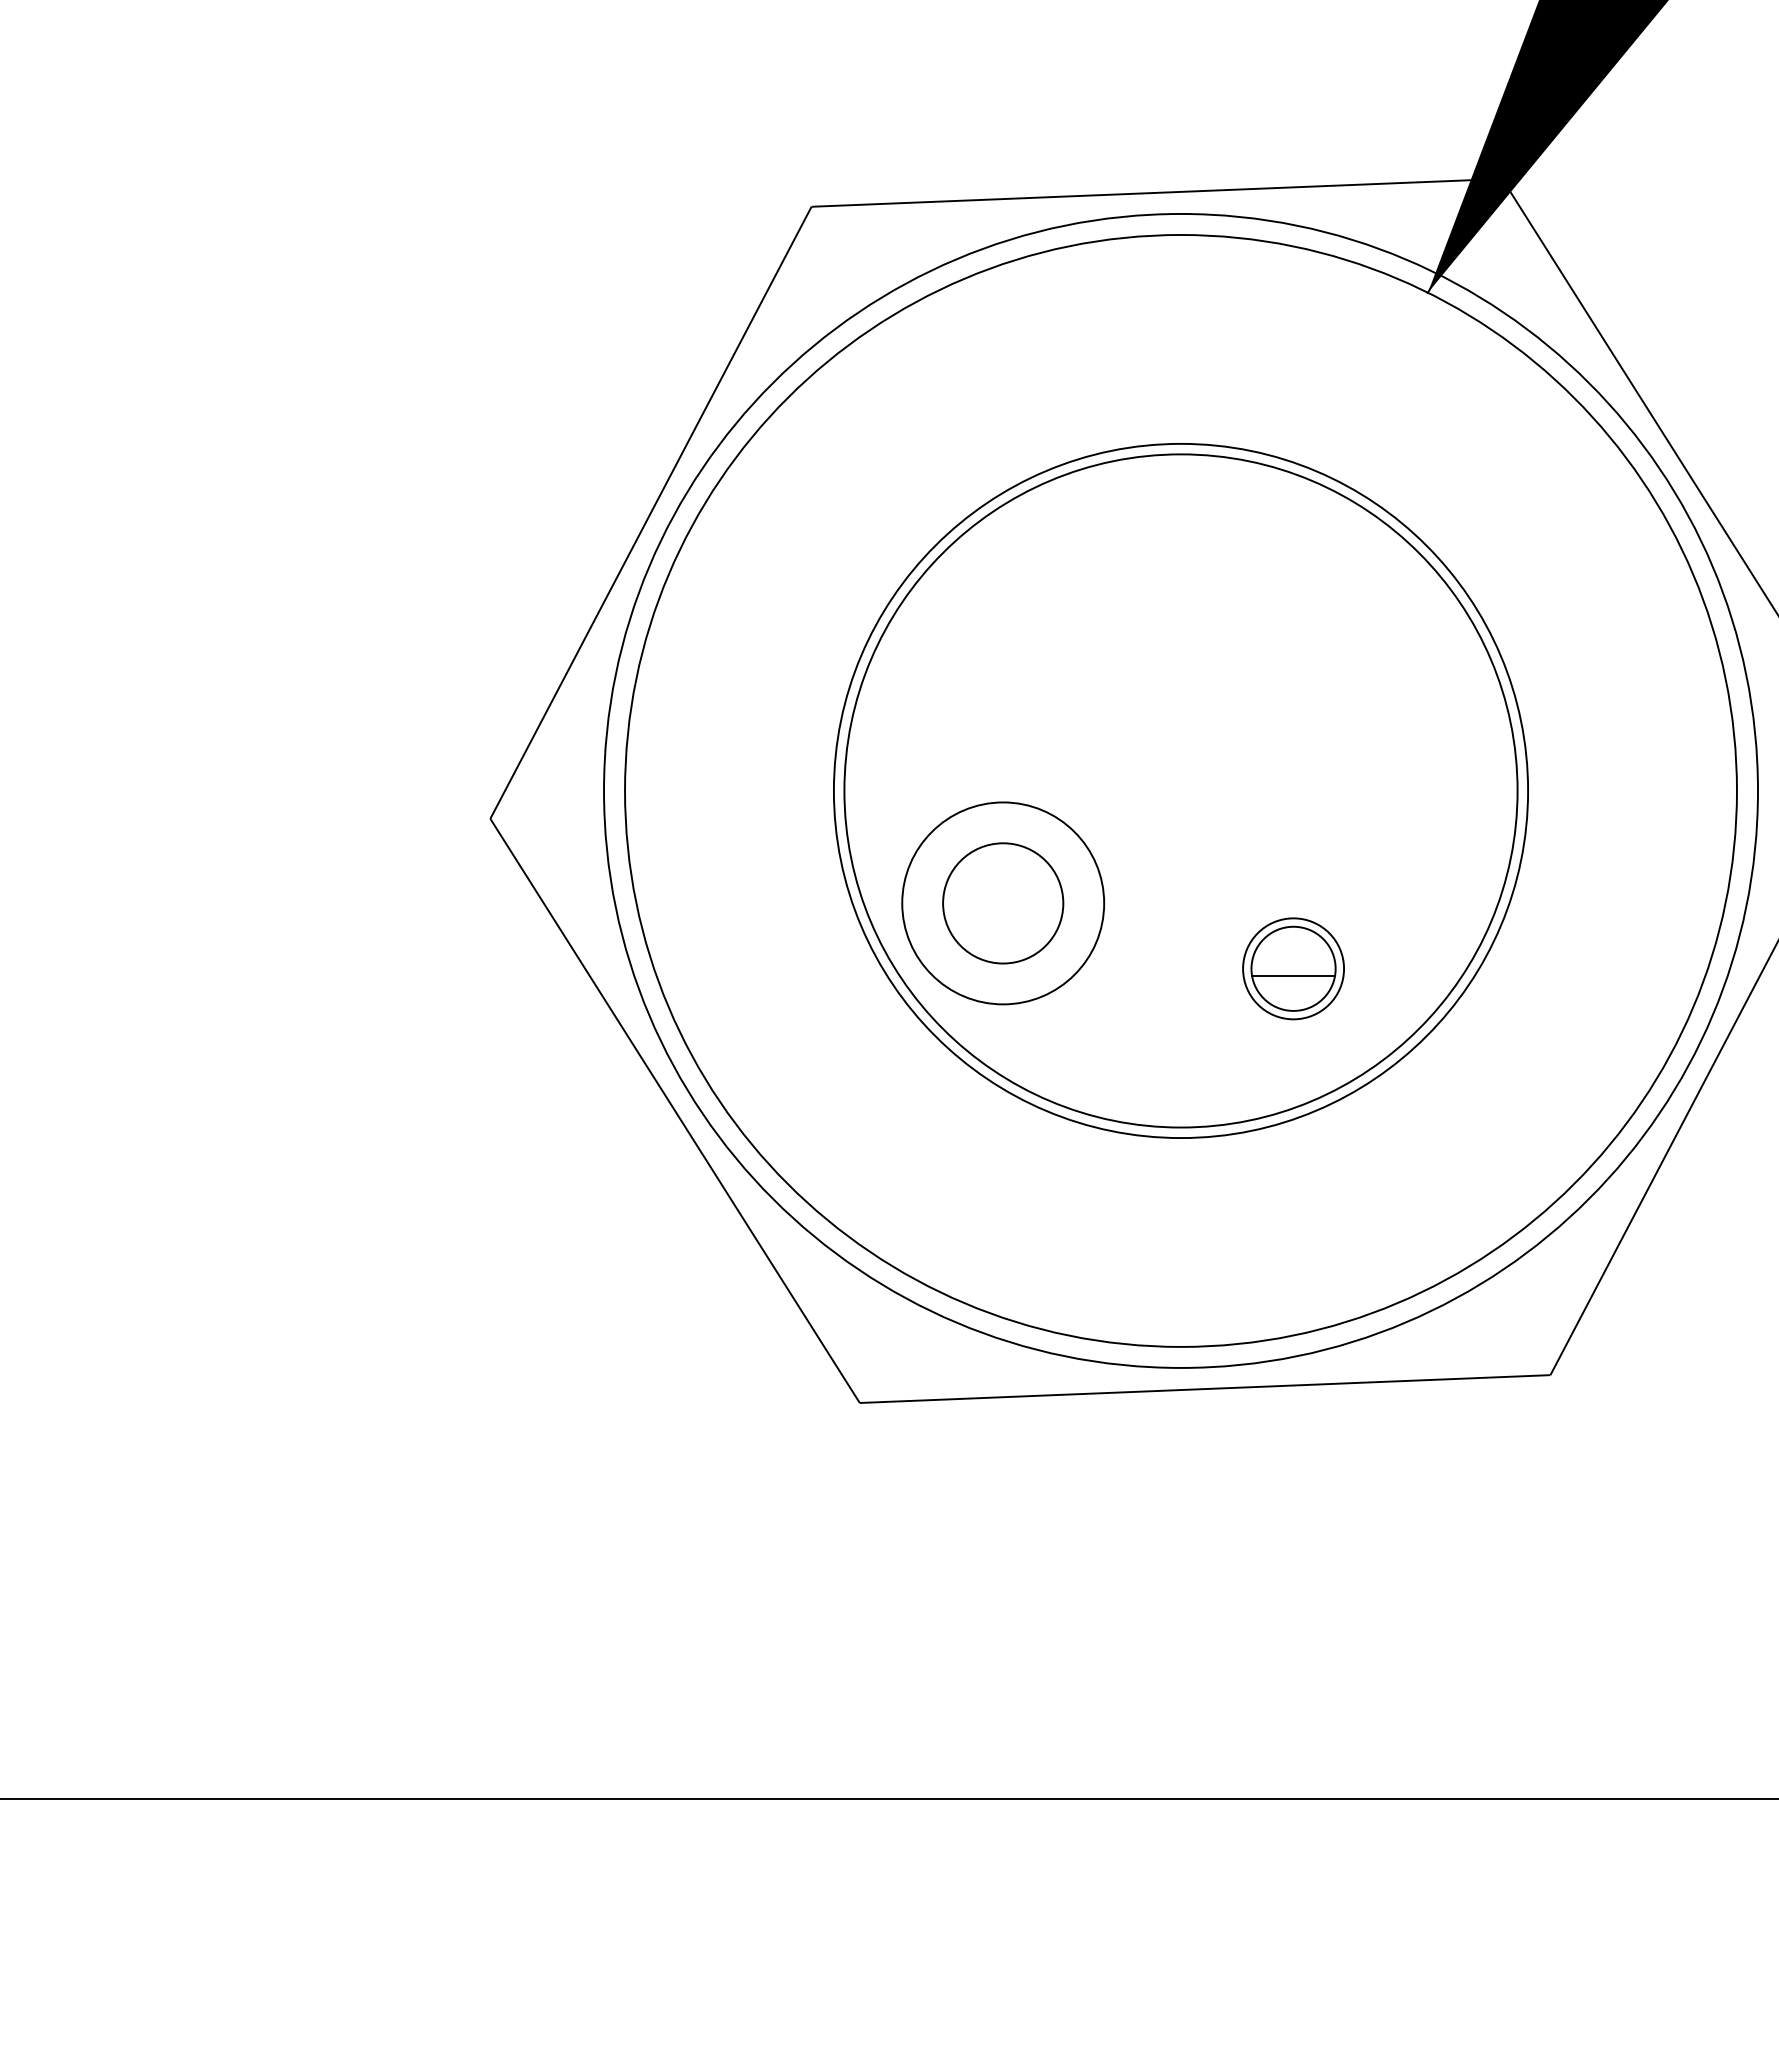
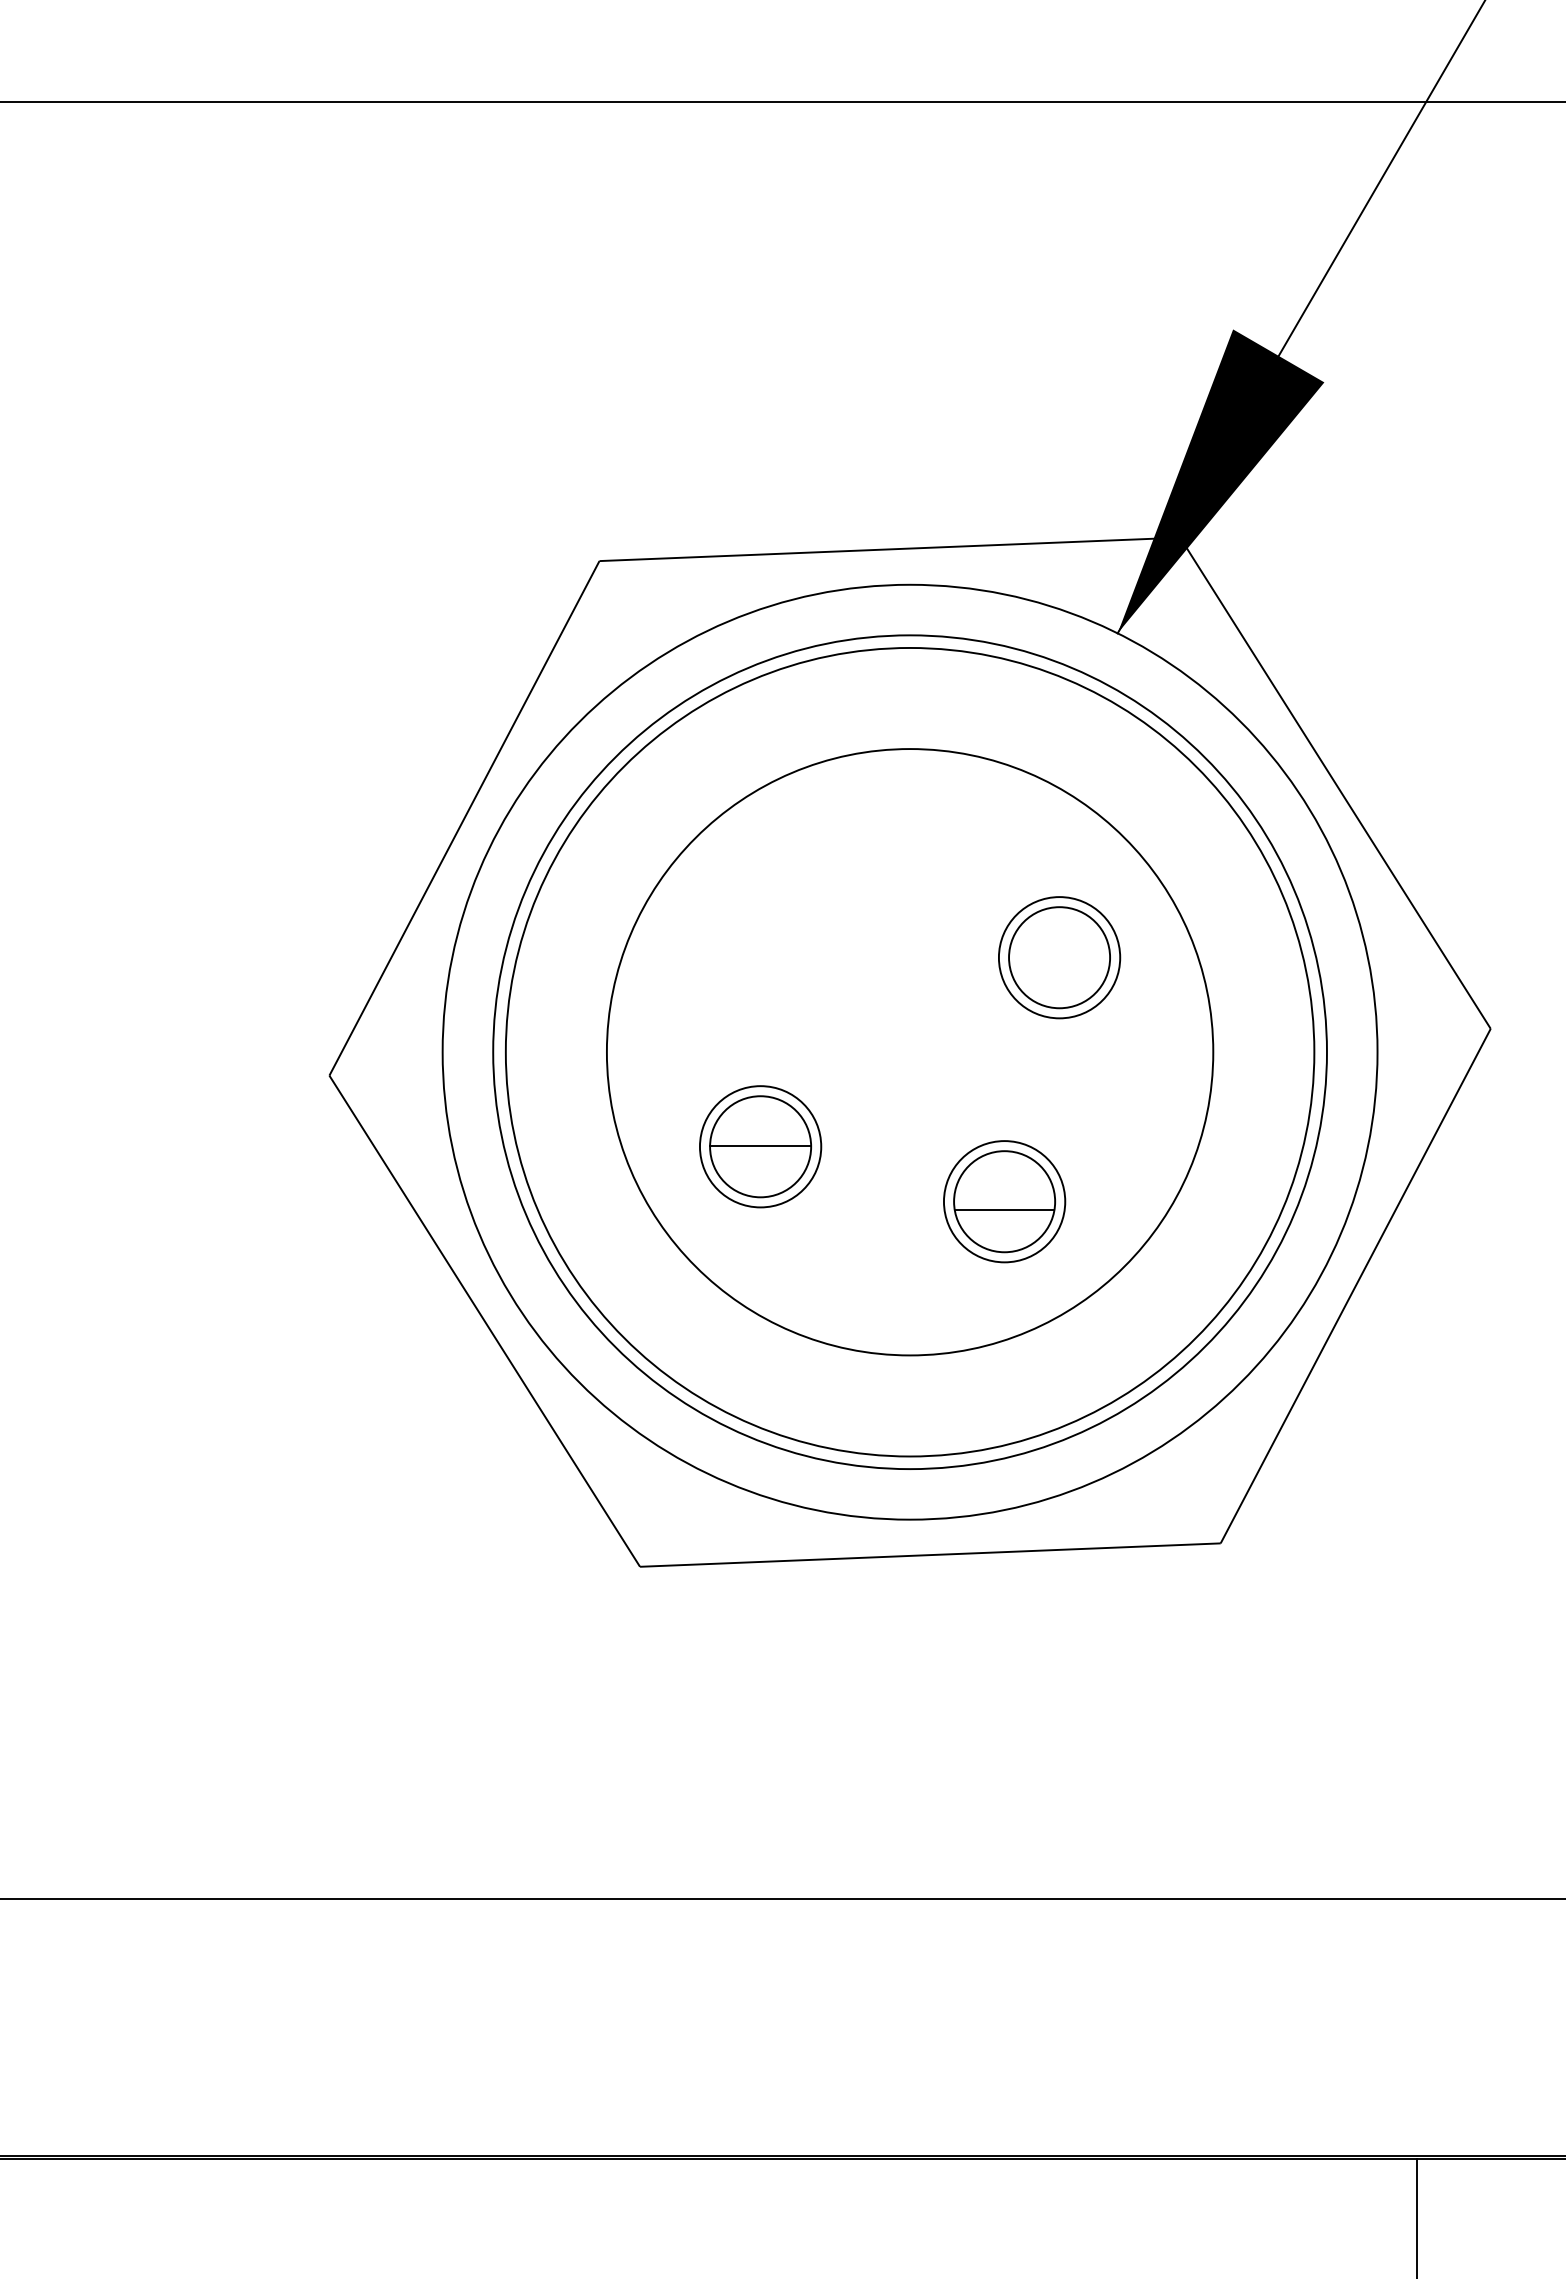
part: (1358, 678) -> (1059, 957), added
circle: (1180, 790) -> (909, 1051), size x1.43
circle: (1180, 791) -> (909, 1052), size x0.62
circle: (1180, 791) -> (909, 1052), size x1.43
line: (1003, 901) -> (760, 1145), added
circle: (1003, 903) -> (760, 1146), size x0.71
part: (1293, 968) -> (1004, 1201), size x1.43

